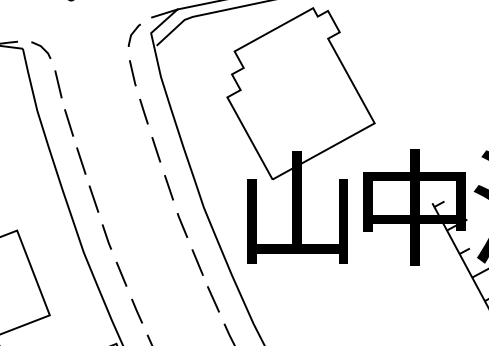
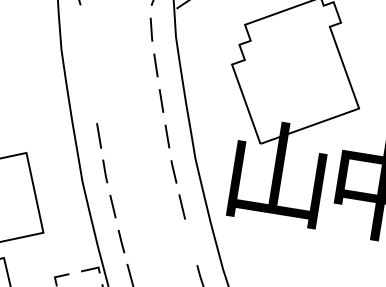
line: (58, 84) -> (83, 29), removed
line: (69, 122) -> (88, 64), removed
line: (81, 160) -> (93, 99), removed
line: (213, 299) -> (190, 242), removed

